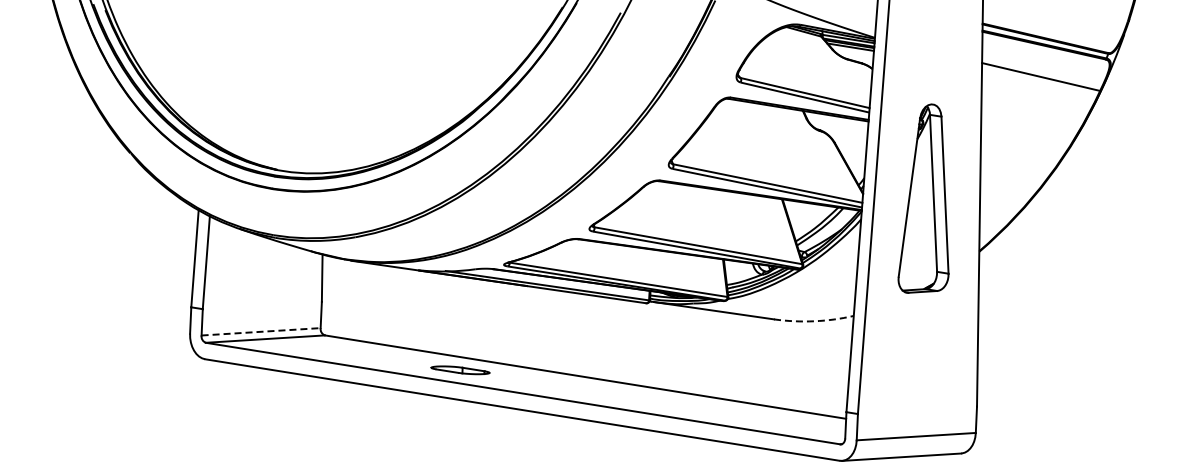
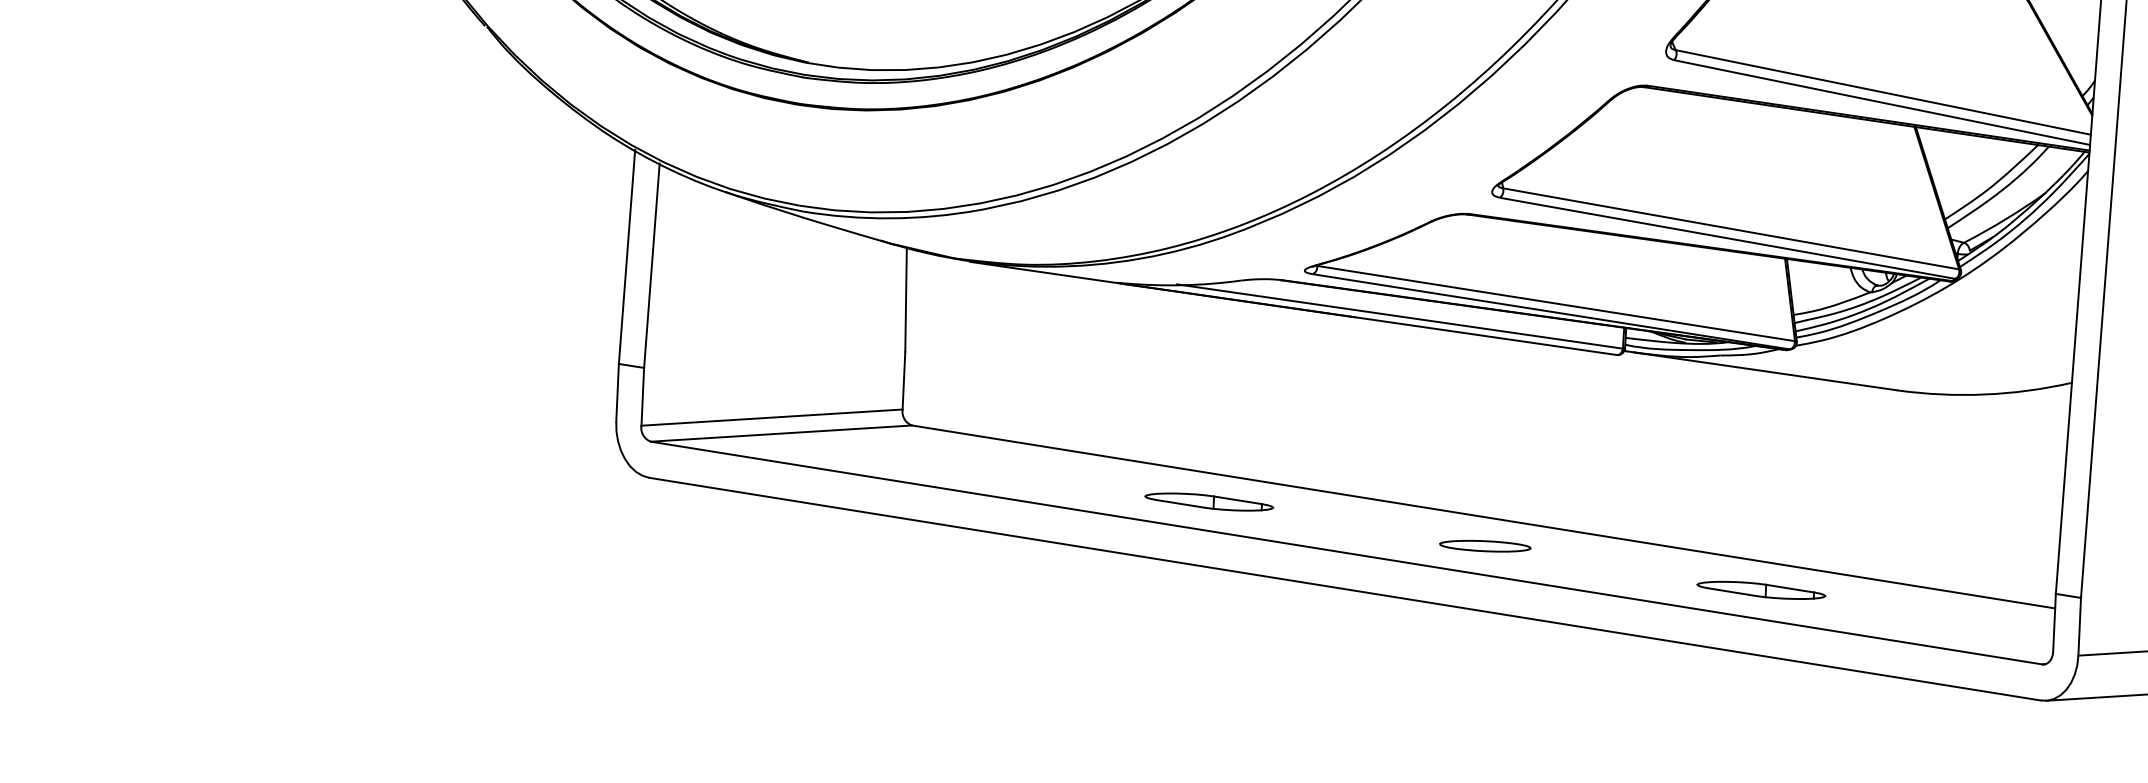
arc: (814, 321) -> (1985, 394), dashed -> solid
line: (261, 331) -> (772, 416), dashed -> solid
part: (585, 390) -> (1483, 546), added
part: (712, 410) -> (1762, 590), added

